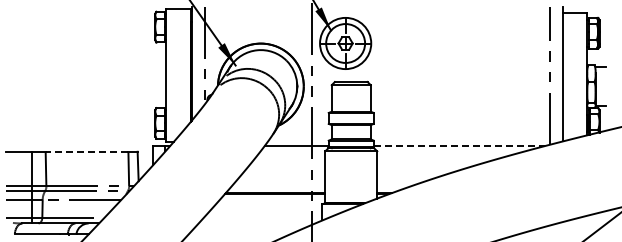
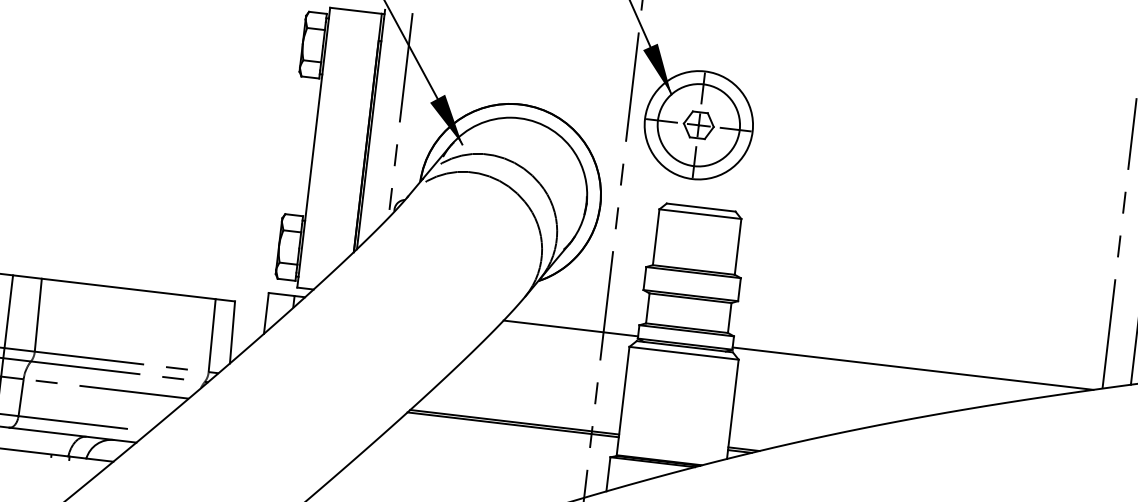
line: (459, 145) -> (912, 367), dashed -> solid
line: (86, 151) -> (127, 288), dashed -> solid

